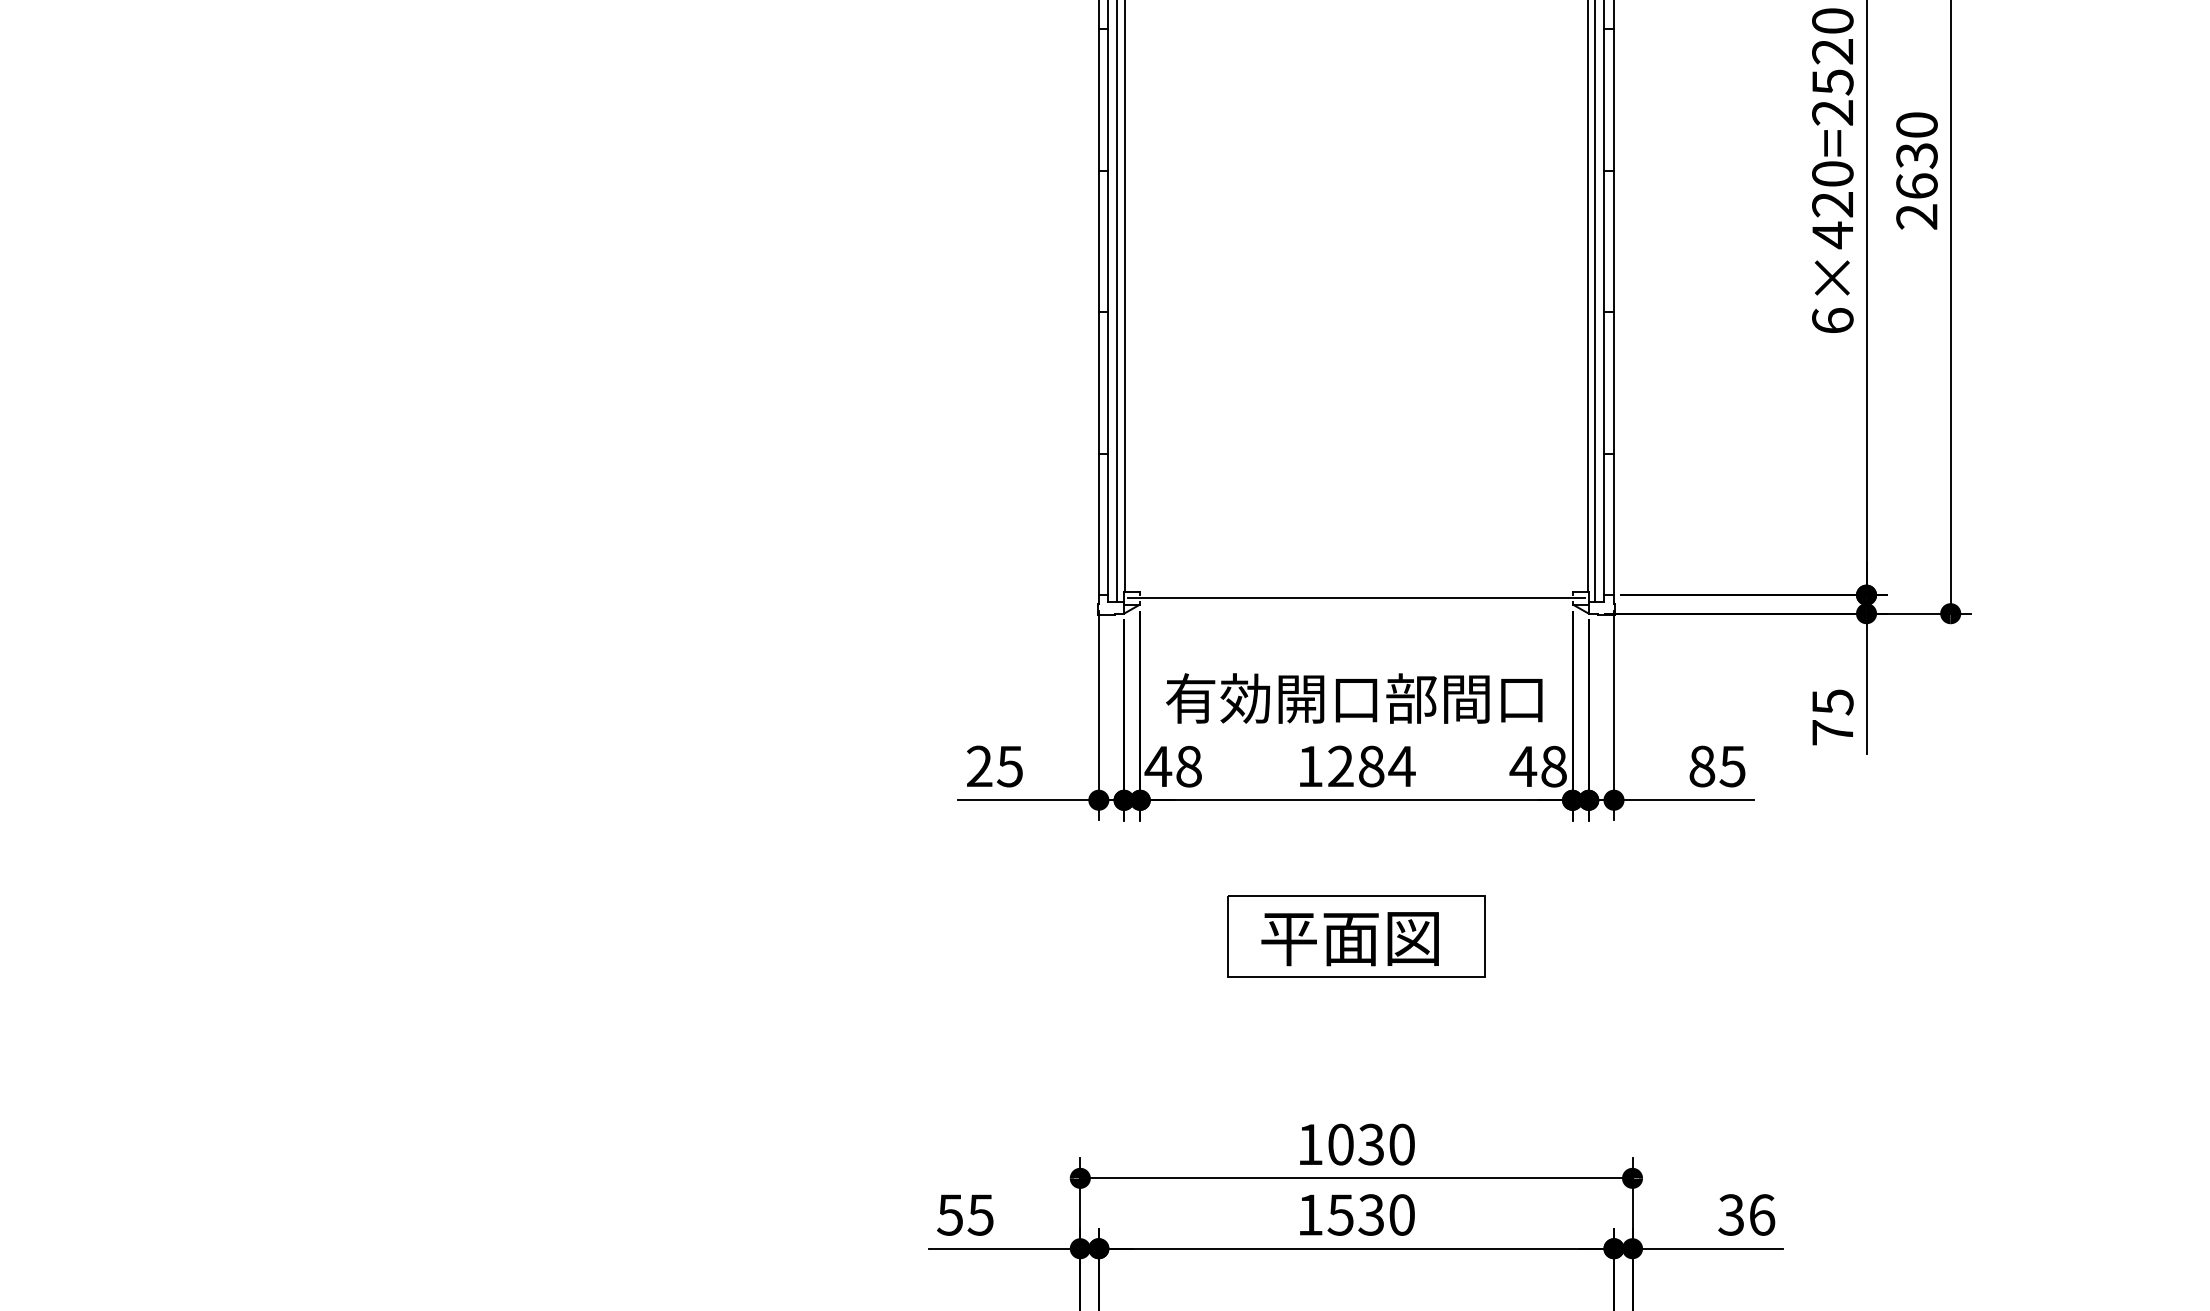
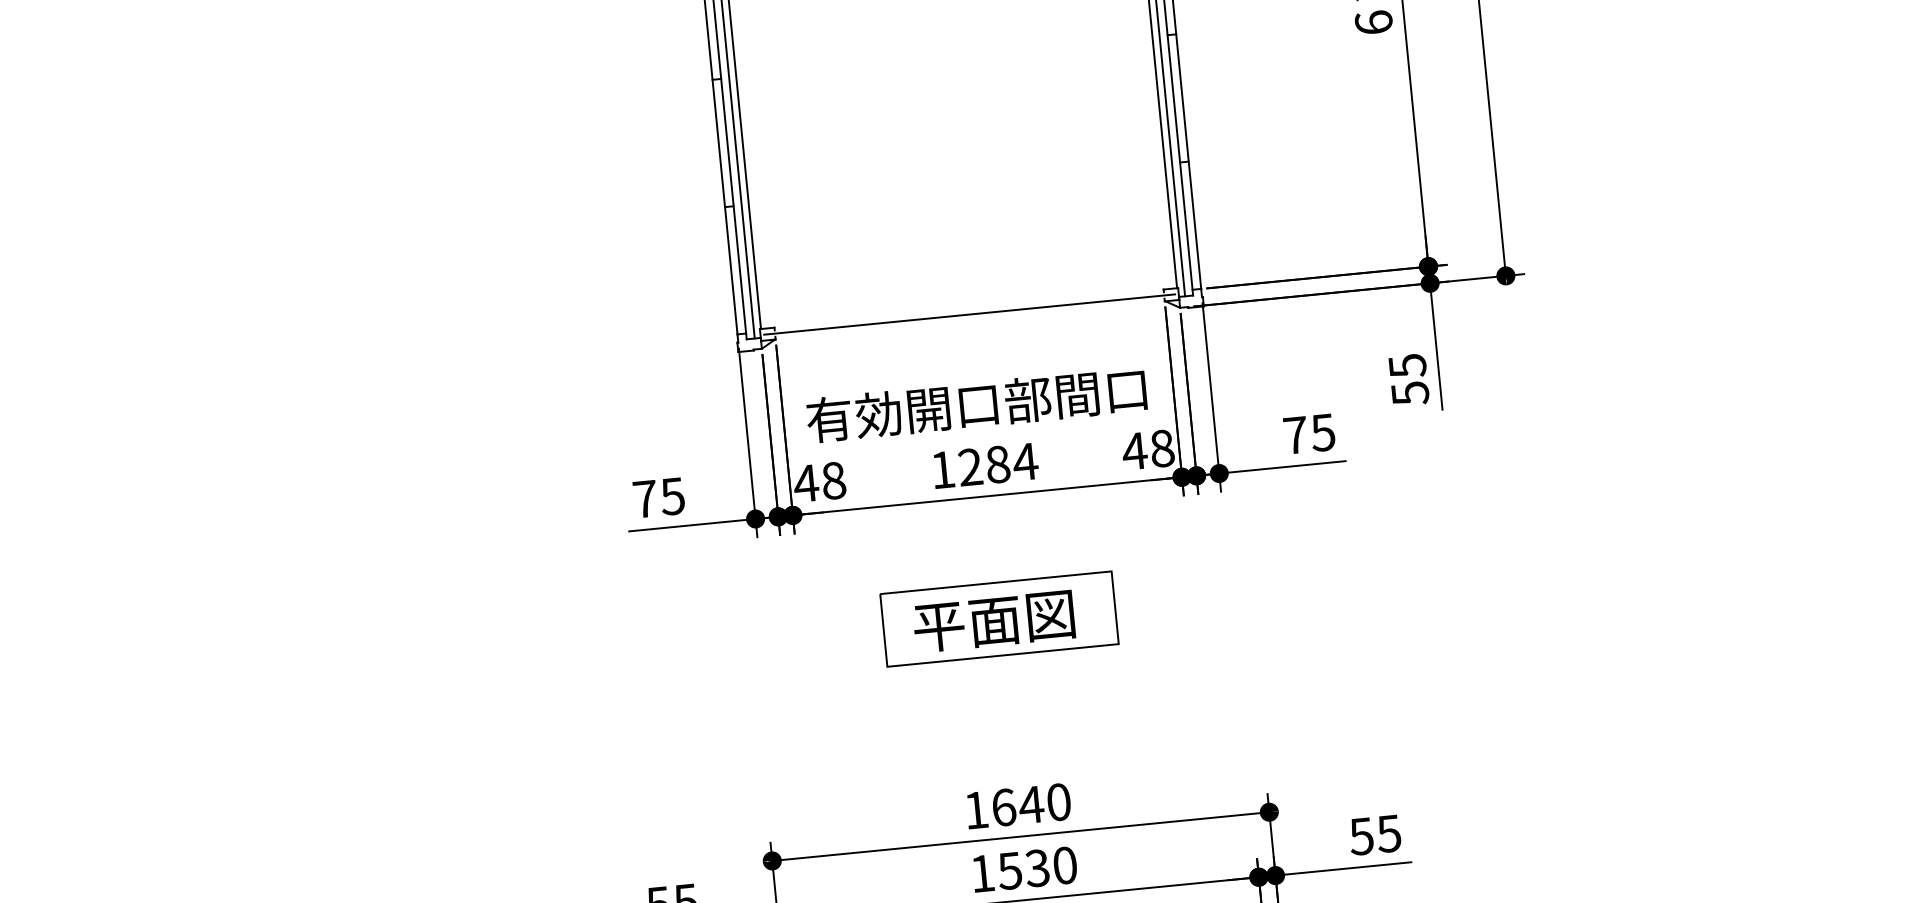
text: (1832, 733) -> (1410, 394), 75 -> 55
text: (979, 765) -> (645, 498), 25 -> 75
text: (1702, 766) -> (1295, 435), 85 -> 75
text: (1356, 1144) -> (1017, 806), 1030 -> 1640
text: (1746, 1214) -> (1375, 834), 36 -> 55

